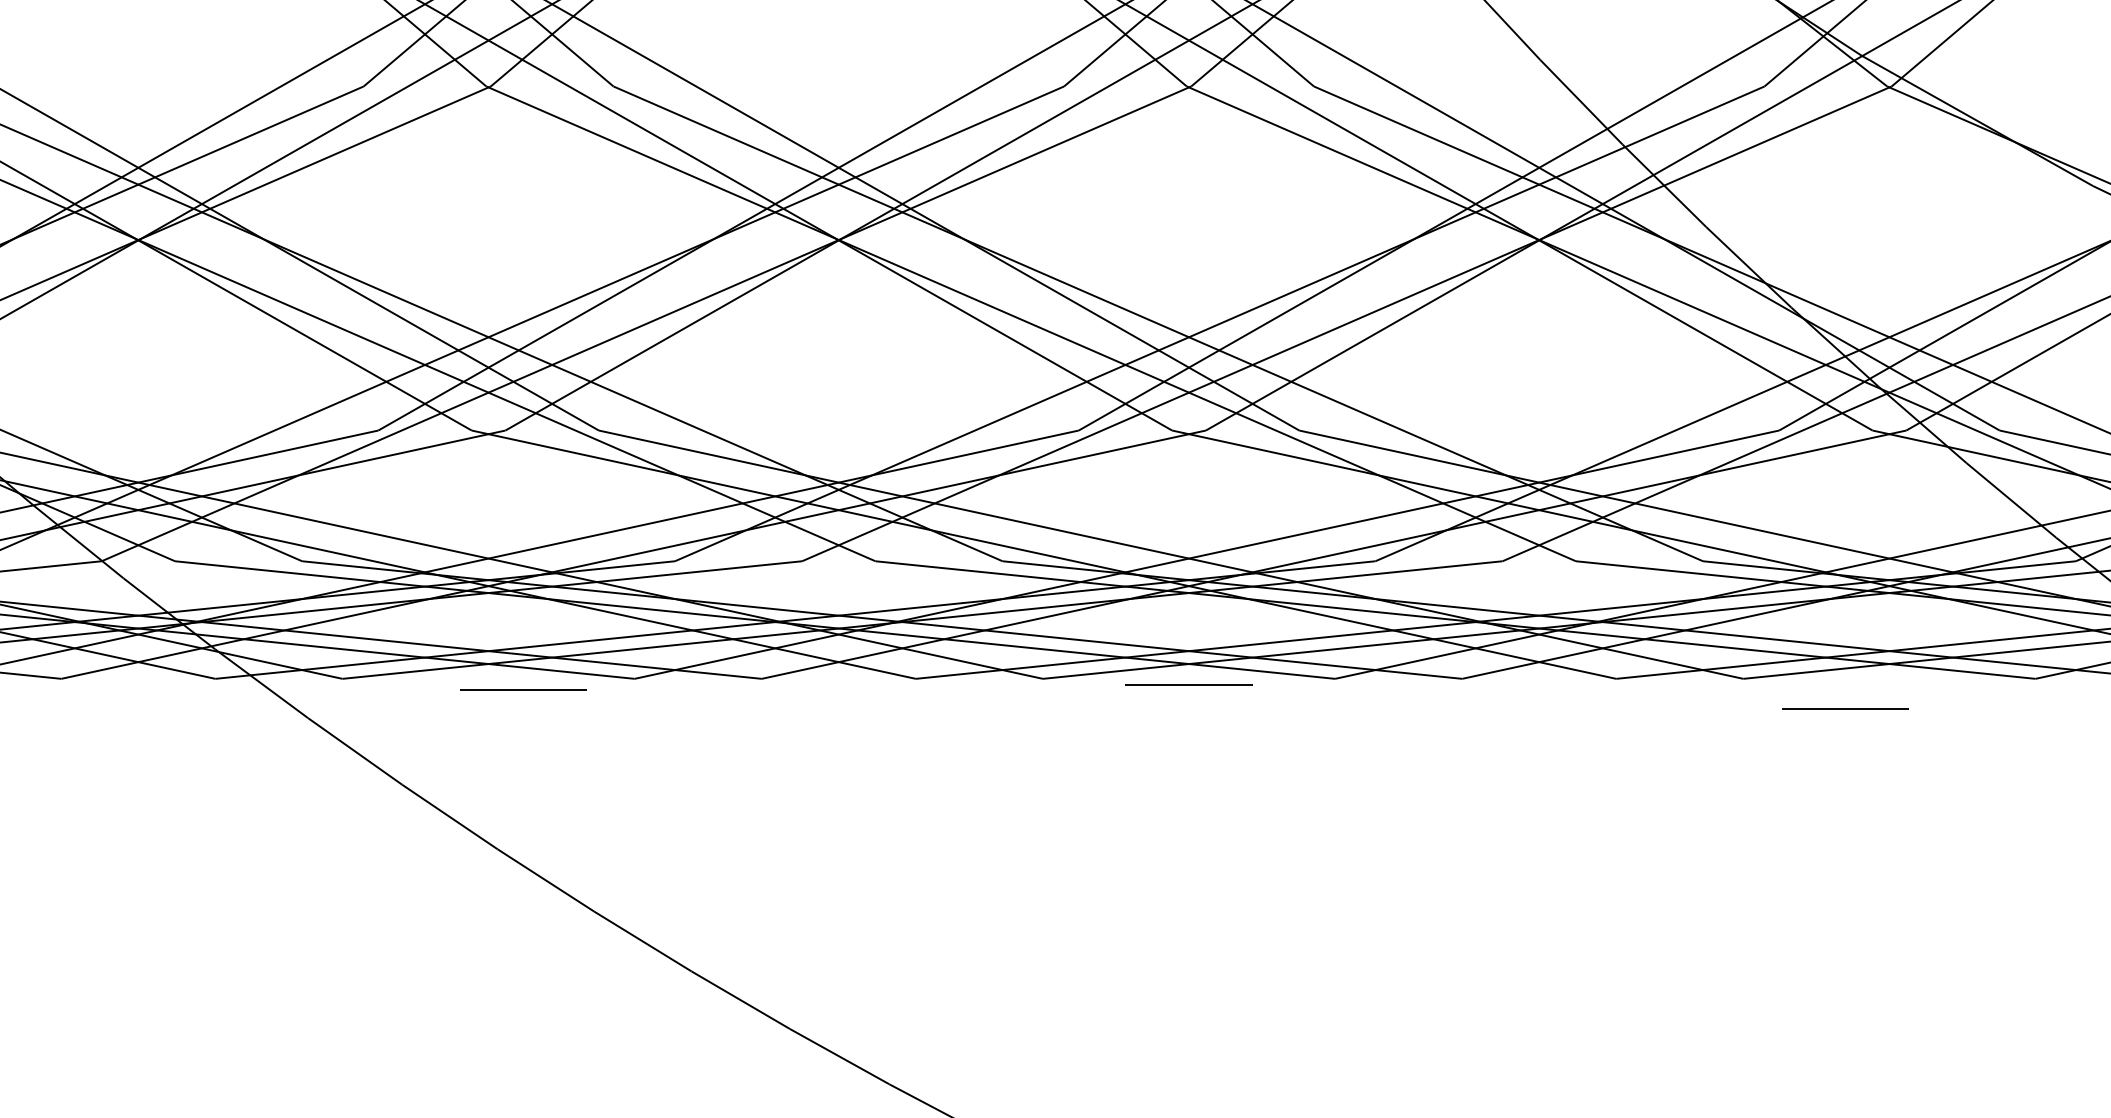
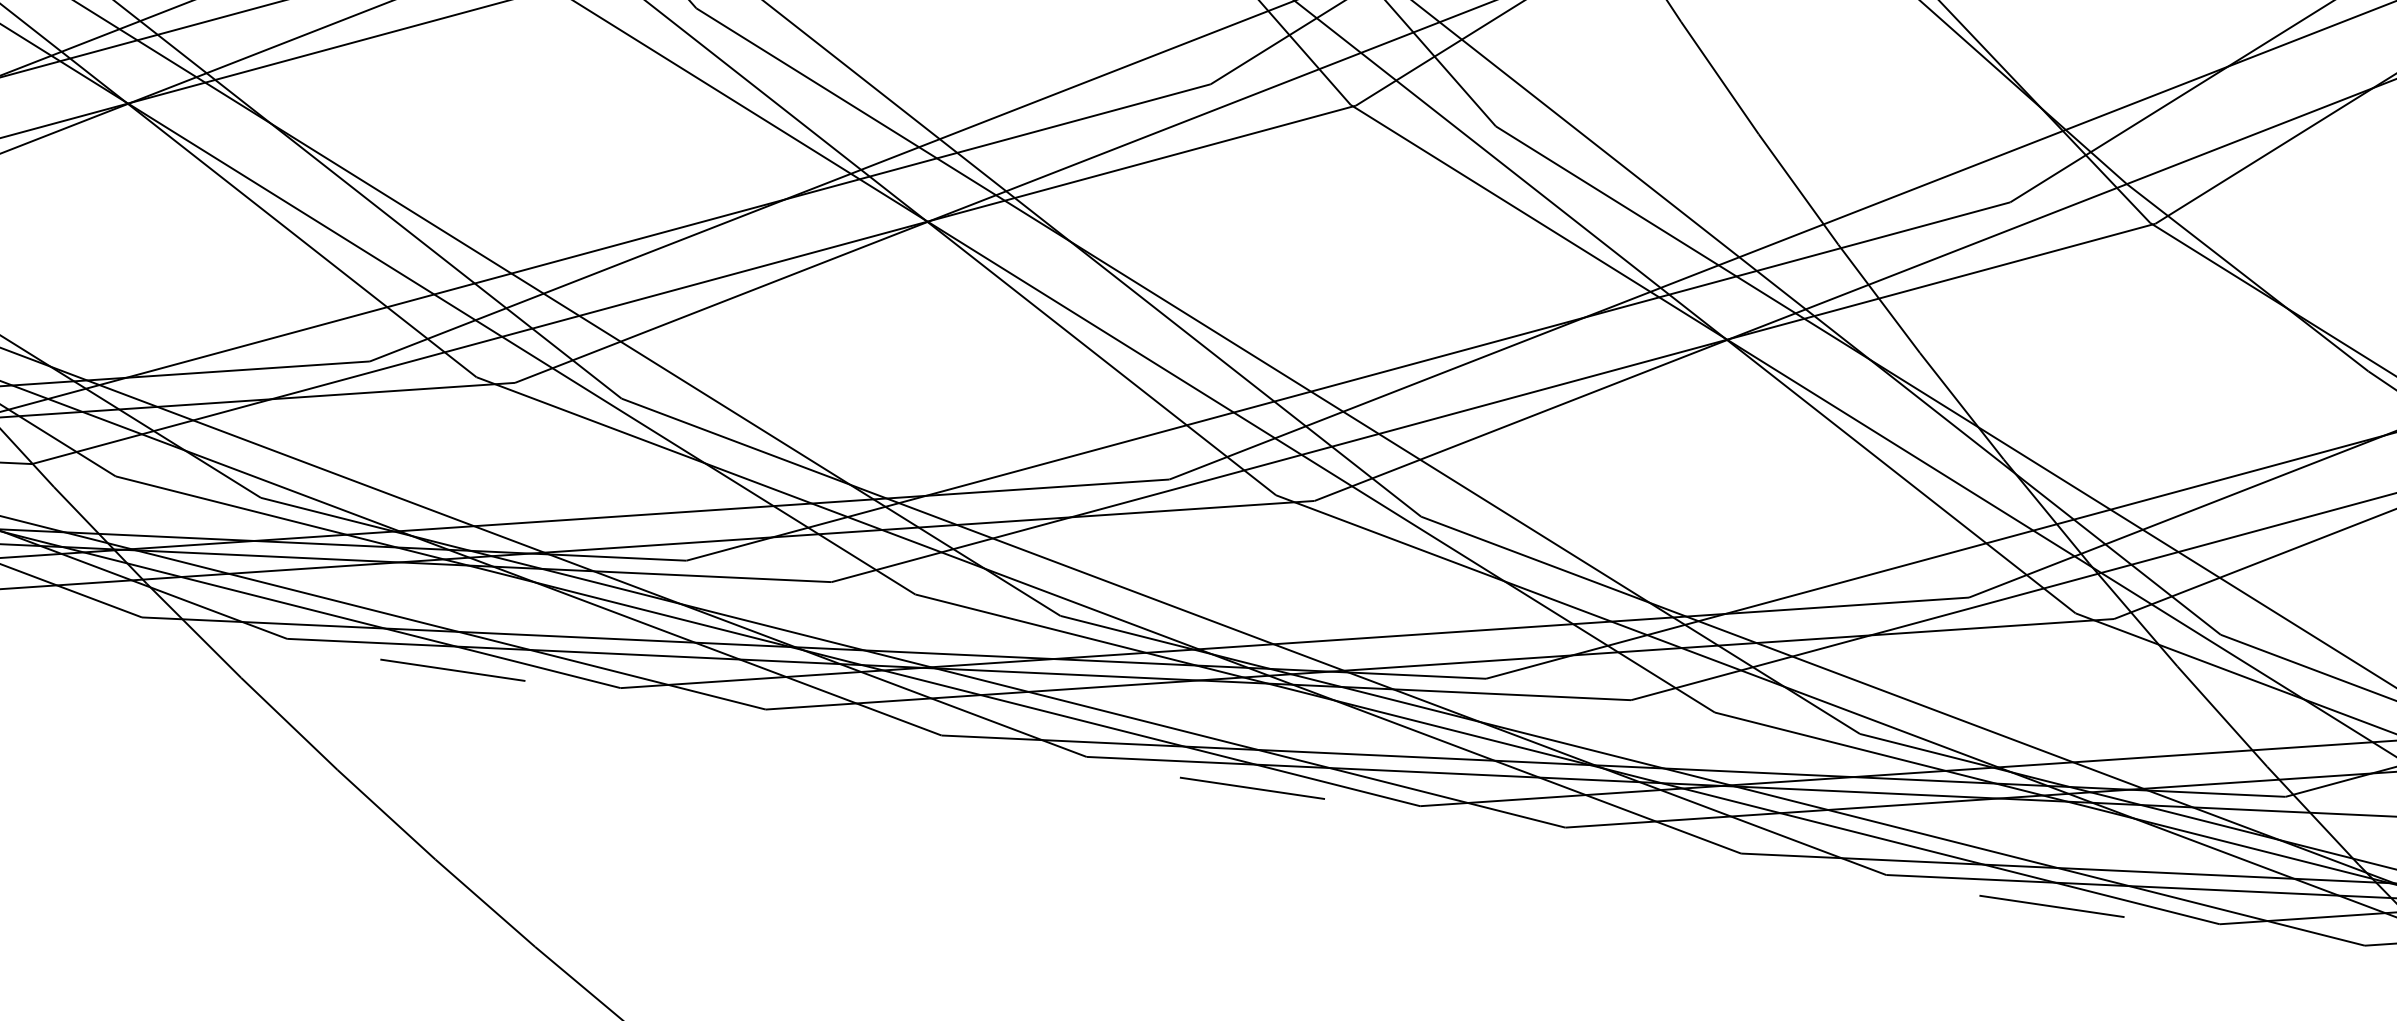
line: (523, 689) -> (452, 669), moved
line: (1845, 708) -> (2052, 906), moved

